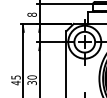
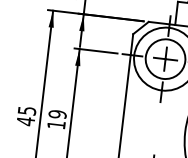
text: (31, 79) -> (55, 118), 30 -> 19

